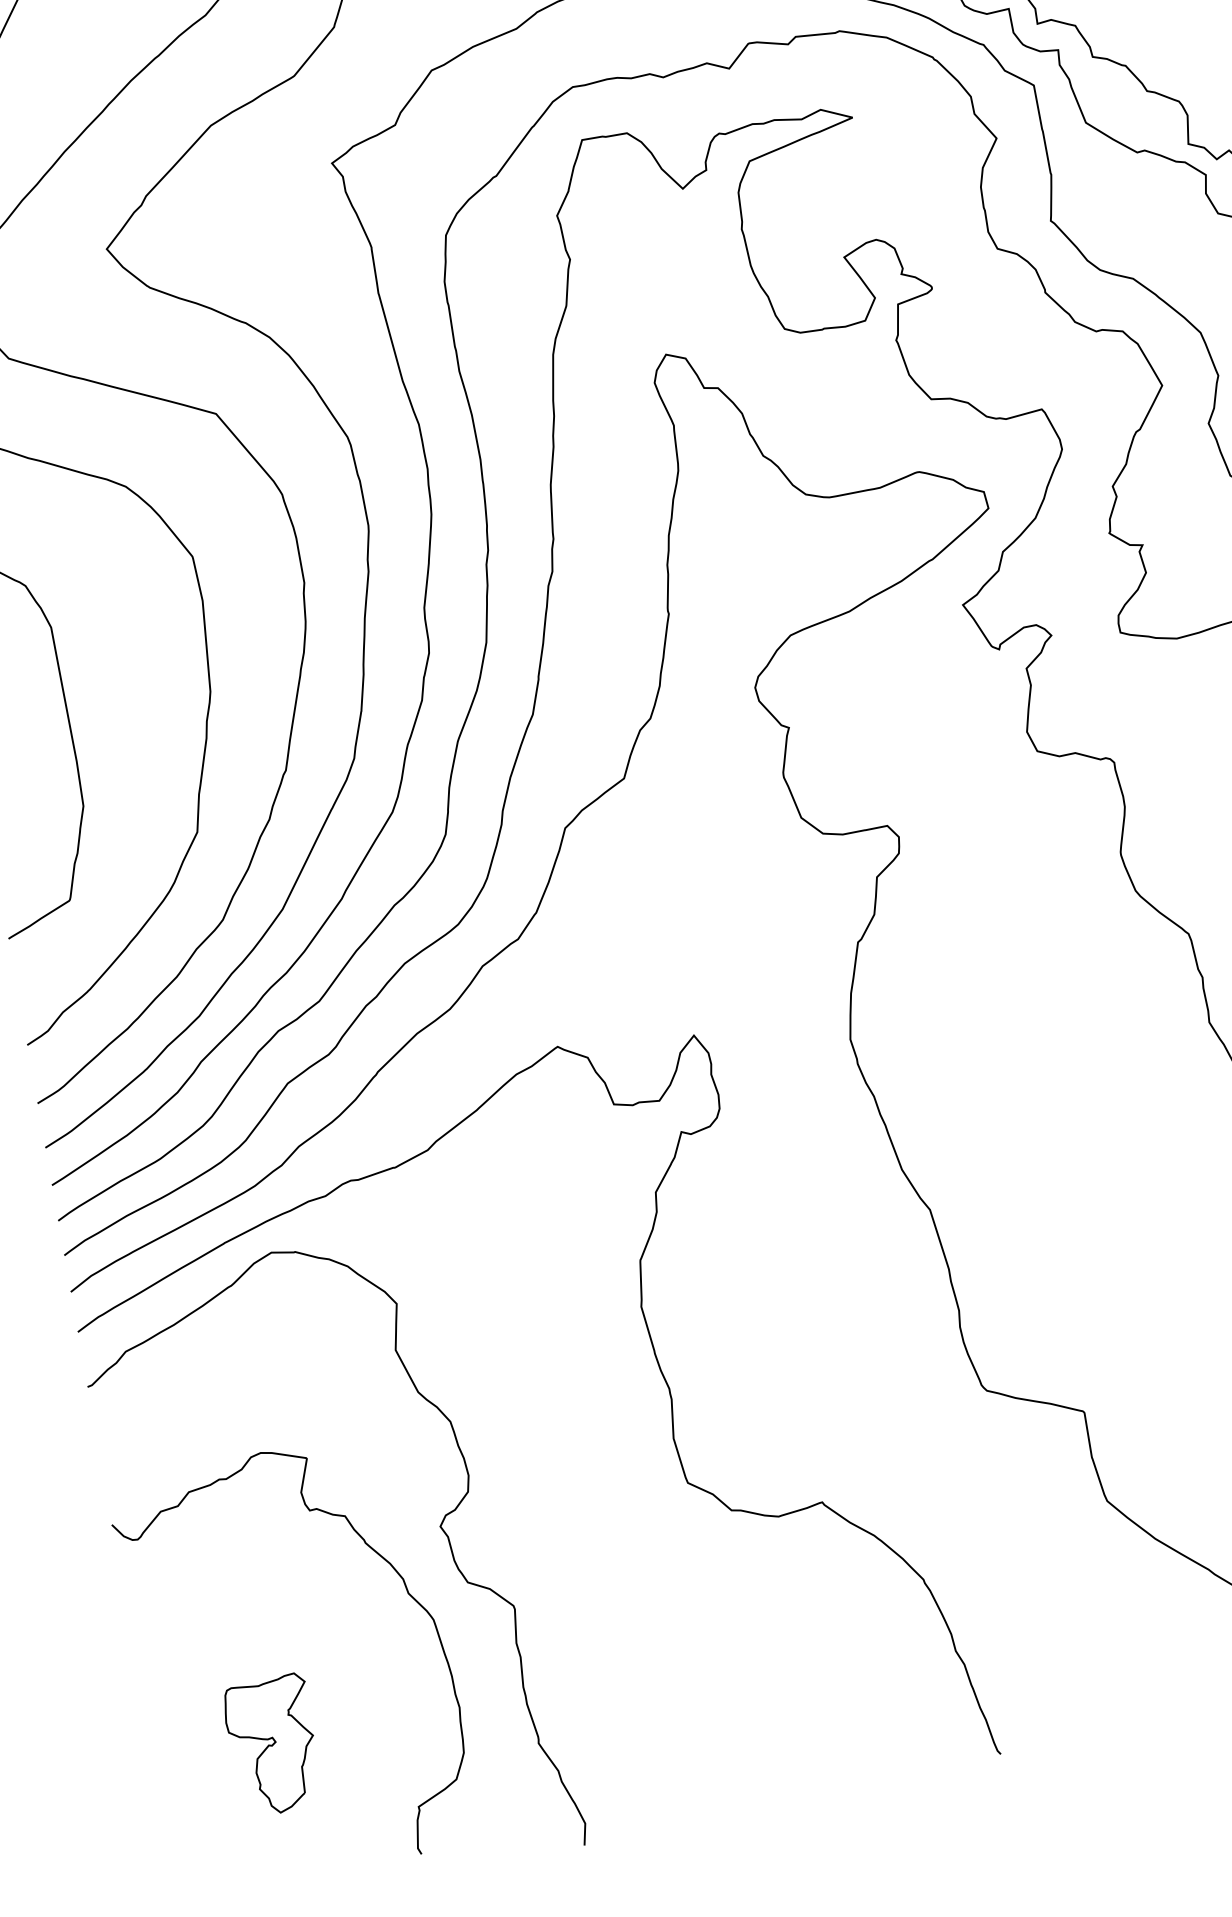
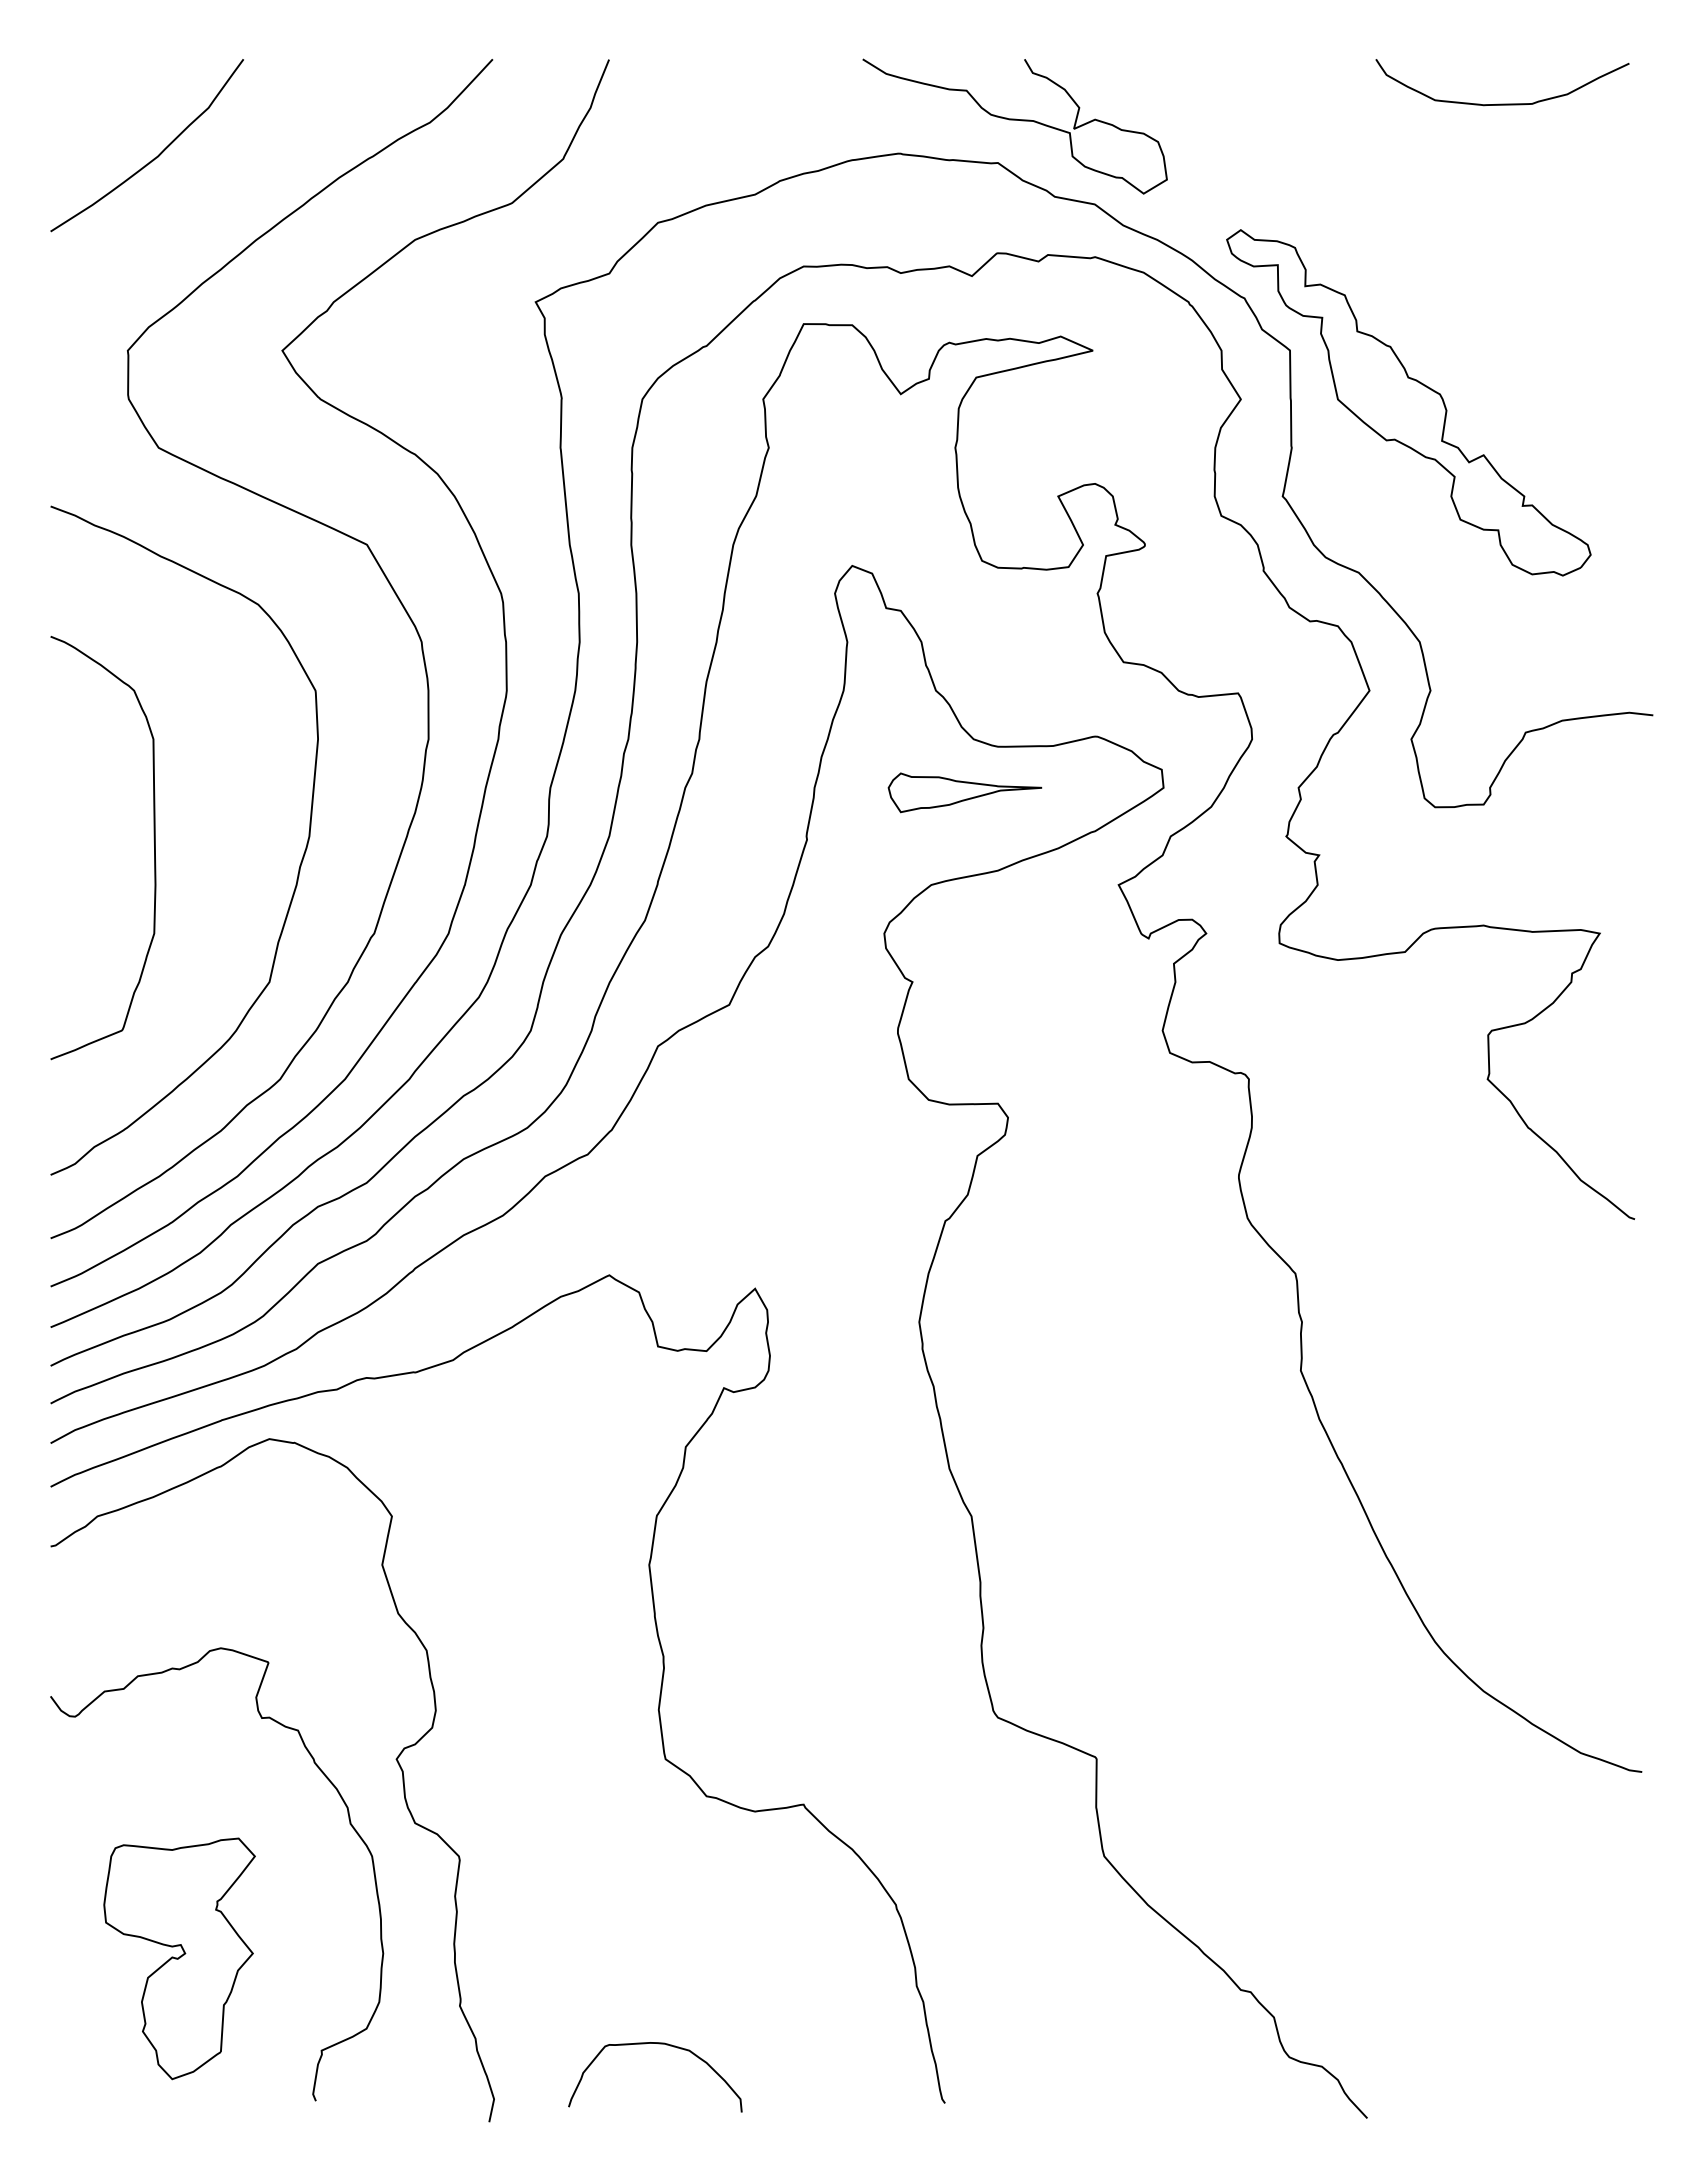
part: (806, 544) -> (964, 792), added
part: (272, 1745) -> (179, 1958), size x1.67
curve: (727, 1746) -> (658, 2044), added

